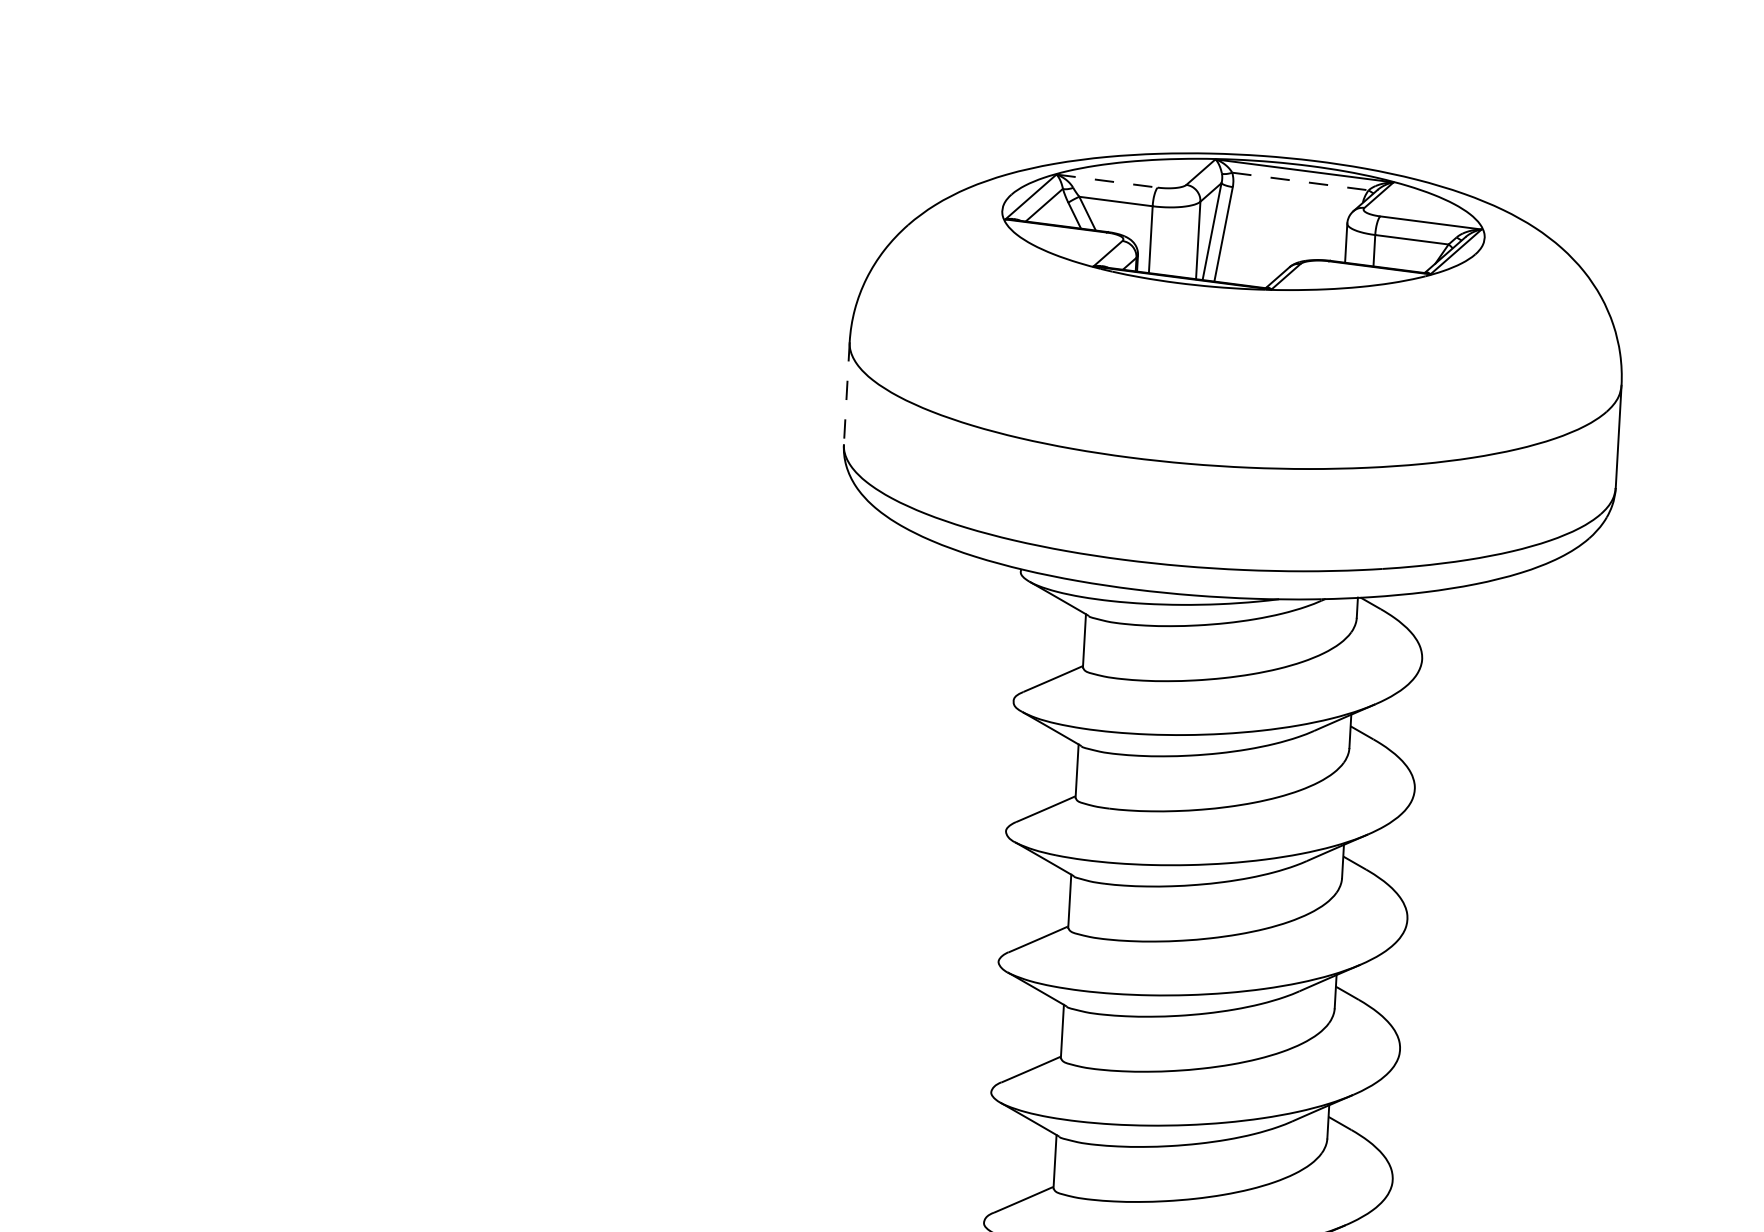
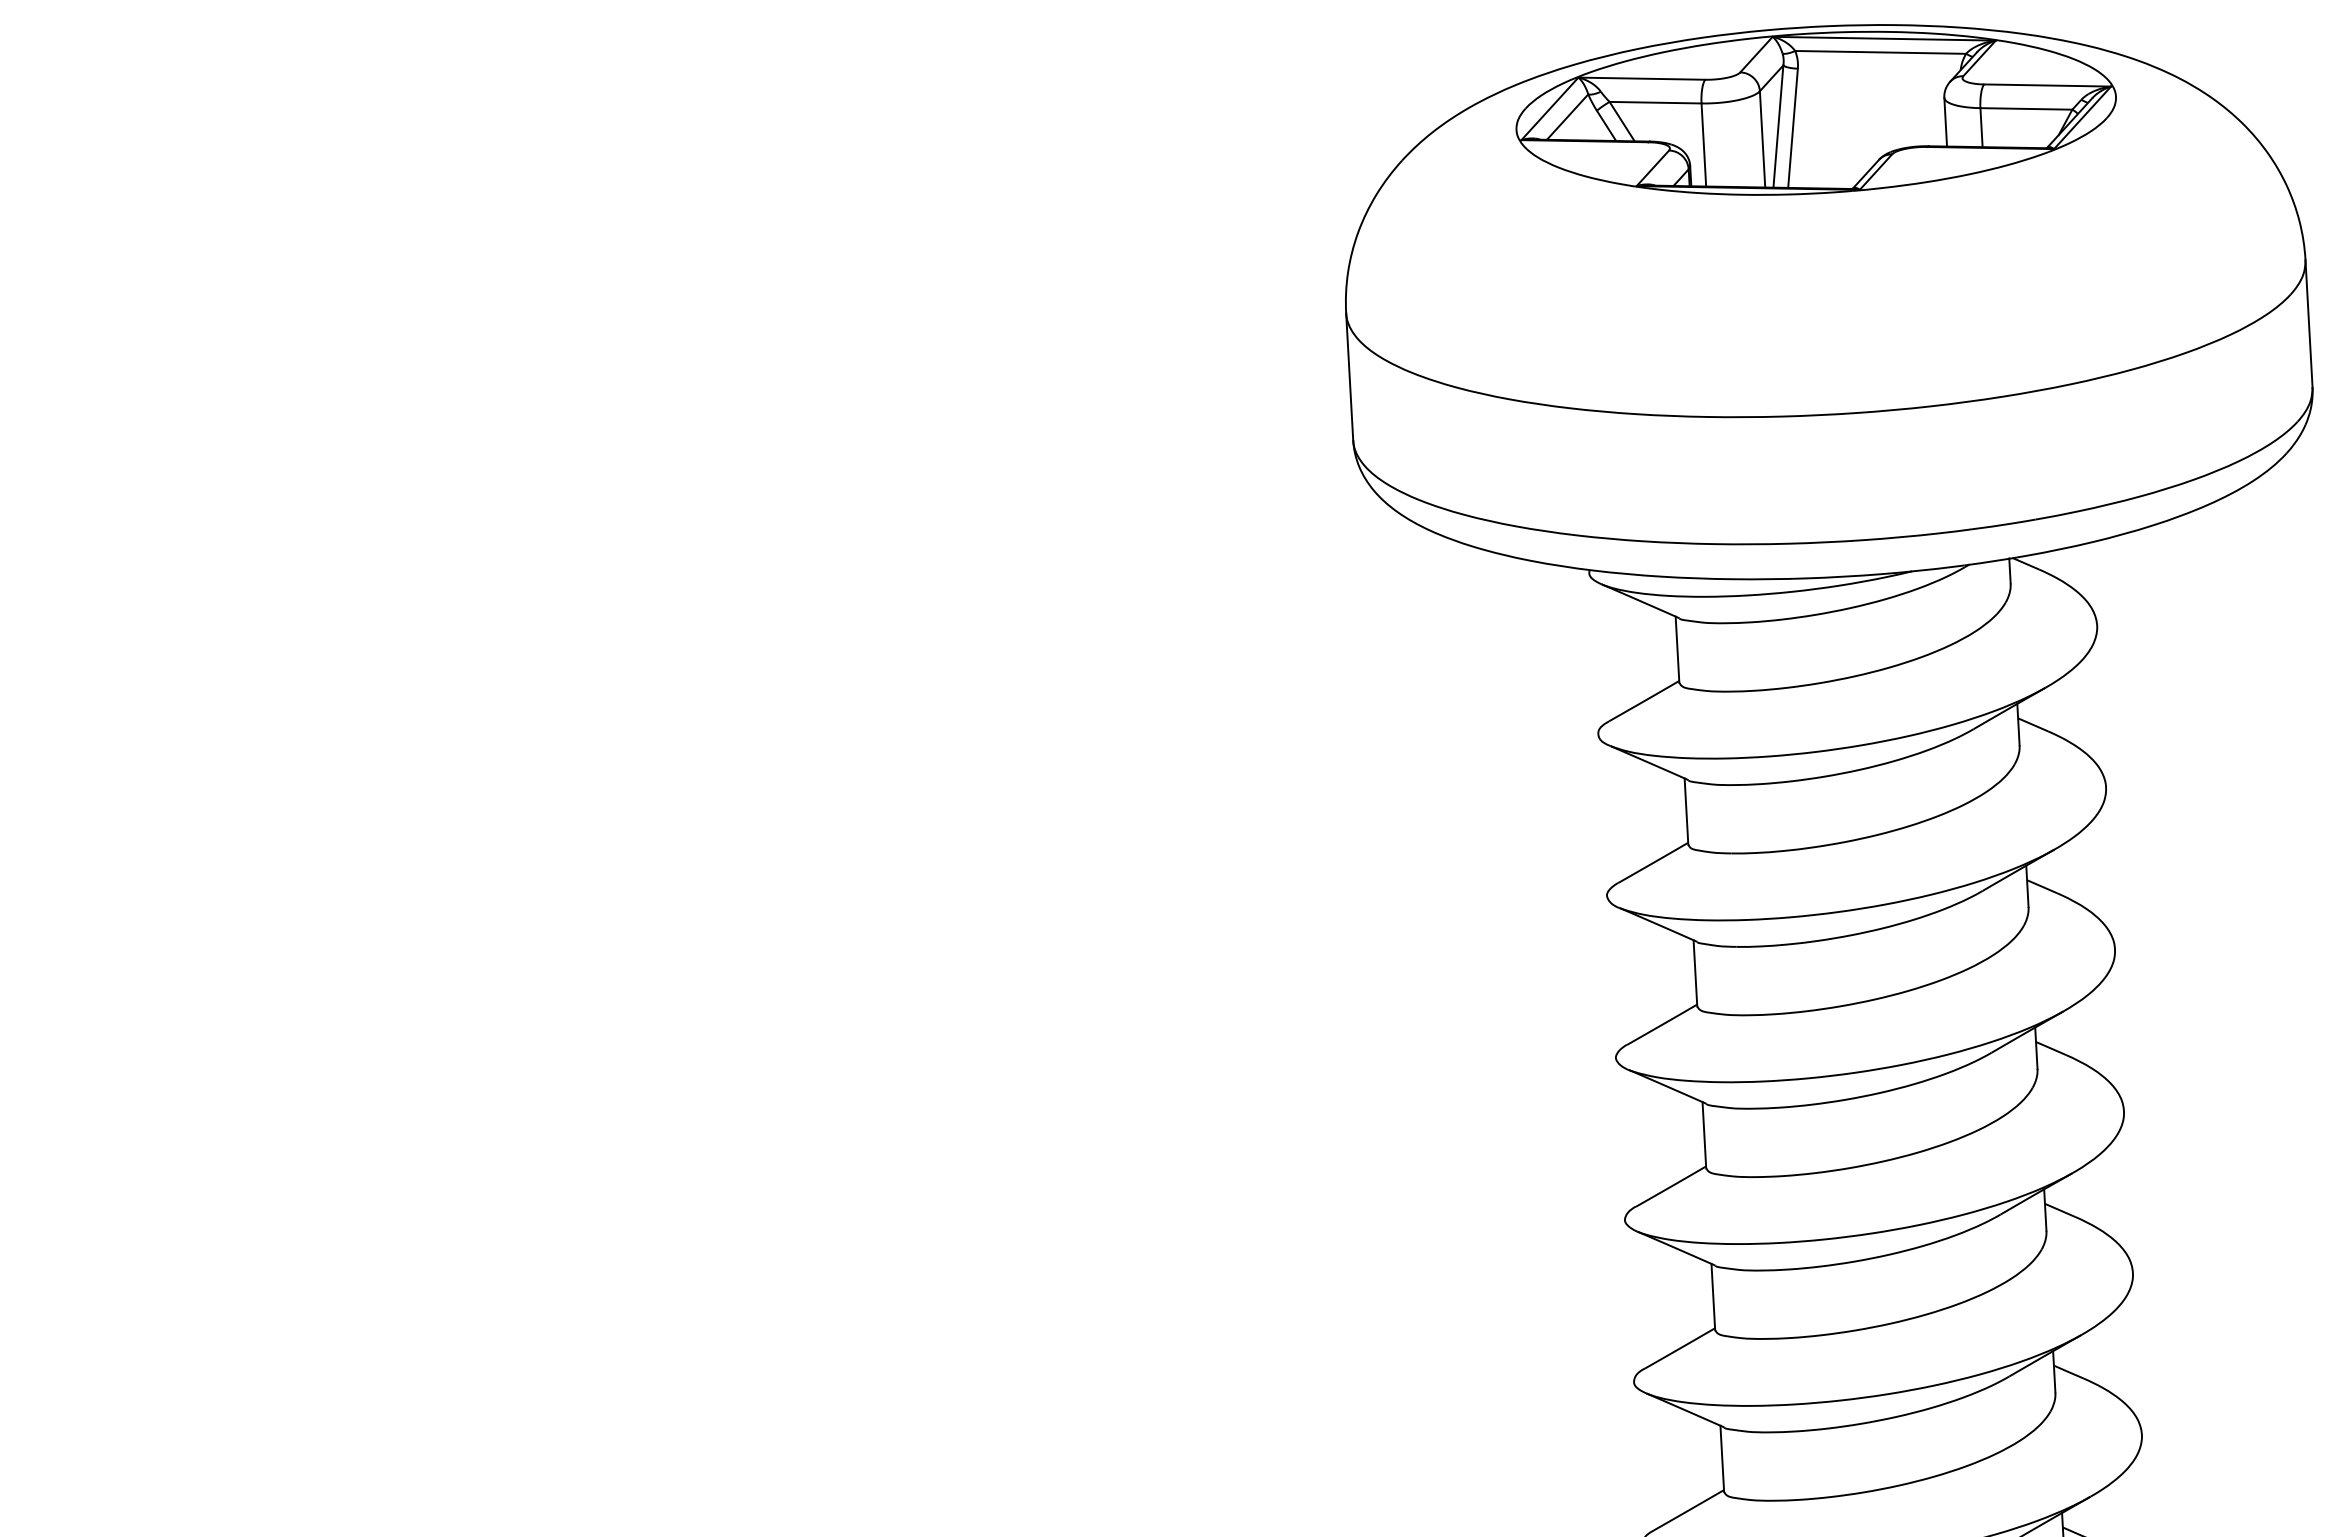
line: (1107, 181) -> (1642, 78), dashed -> solid
line: (1301, 181) -> (1881, 52), dashed -> solid
line: (846, 393) -> (1349, 376), dashed -> solid

